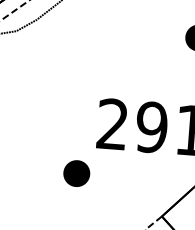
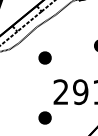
part: (84, 52) -> (44, 57), added

